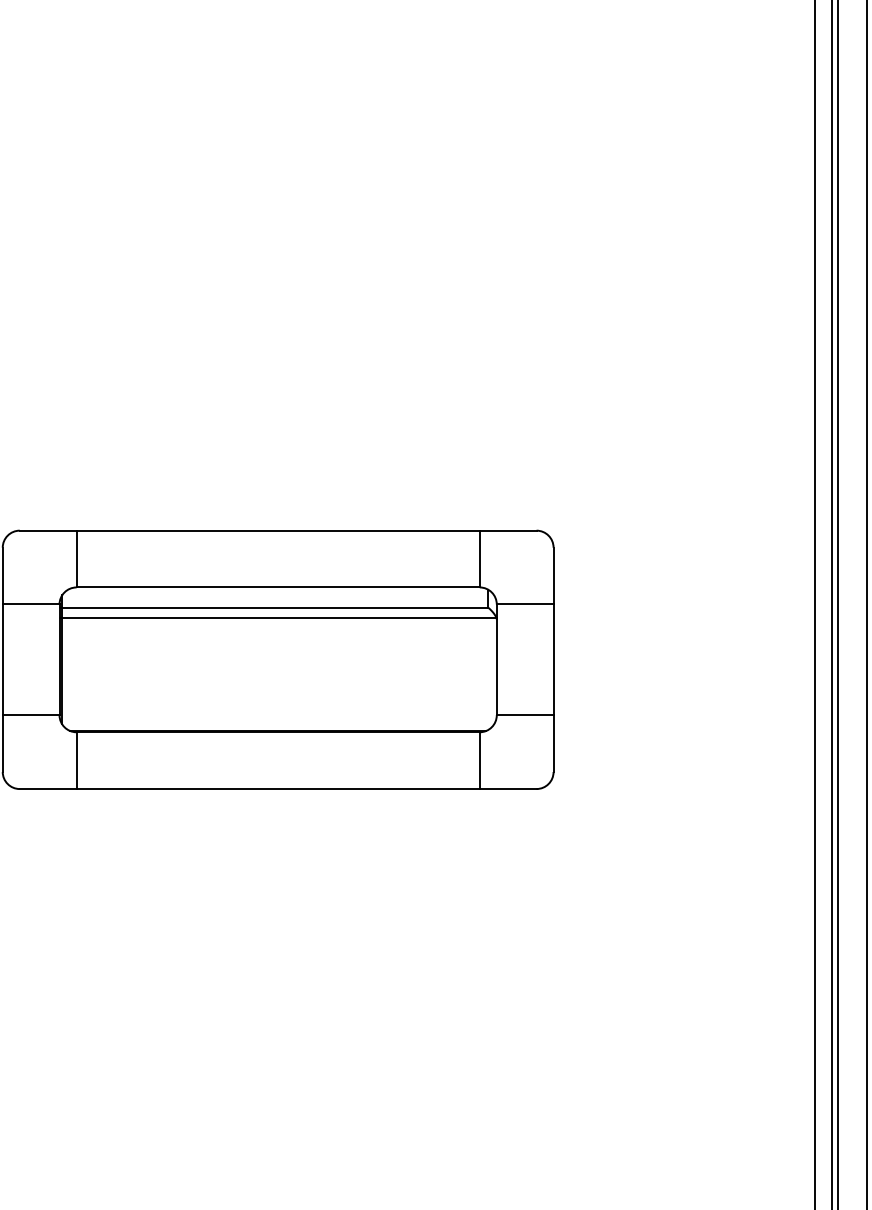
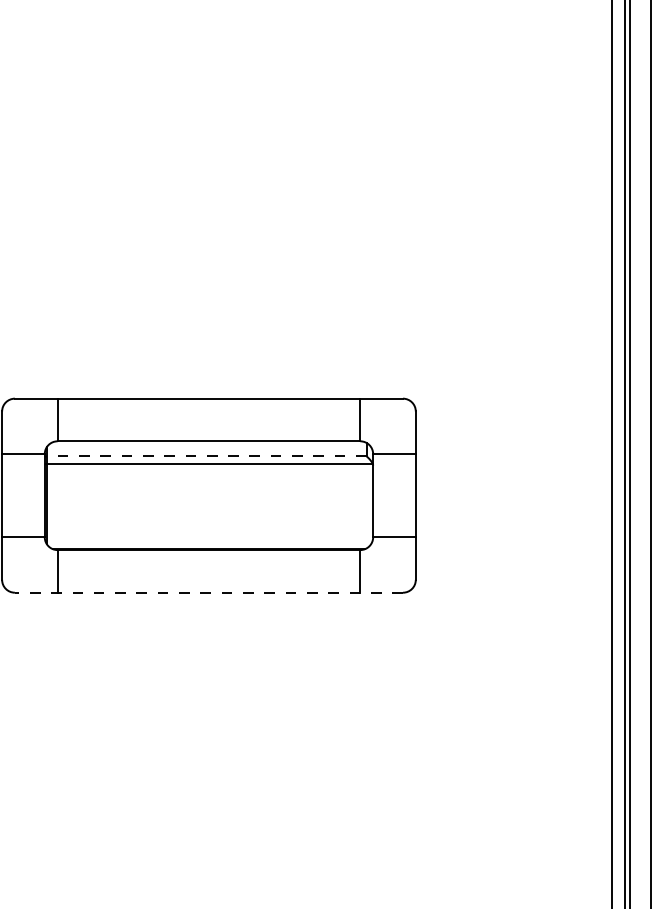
line: (275, 607) -> (206, 456), solid -> dashed
line: (277, 789) -> (208, 593), solid -> dashed

